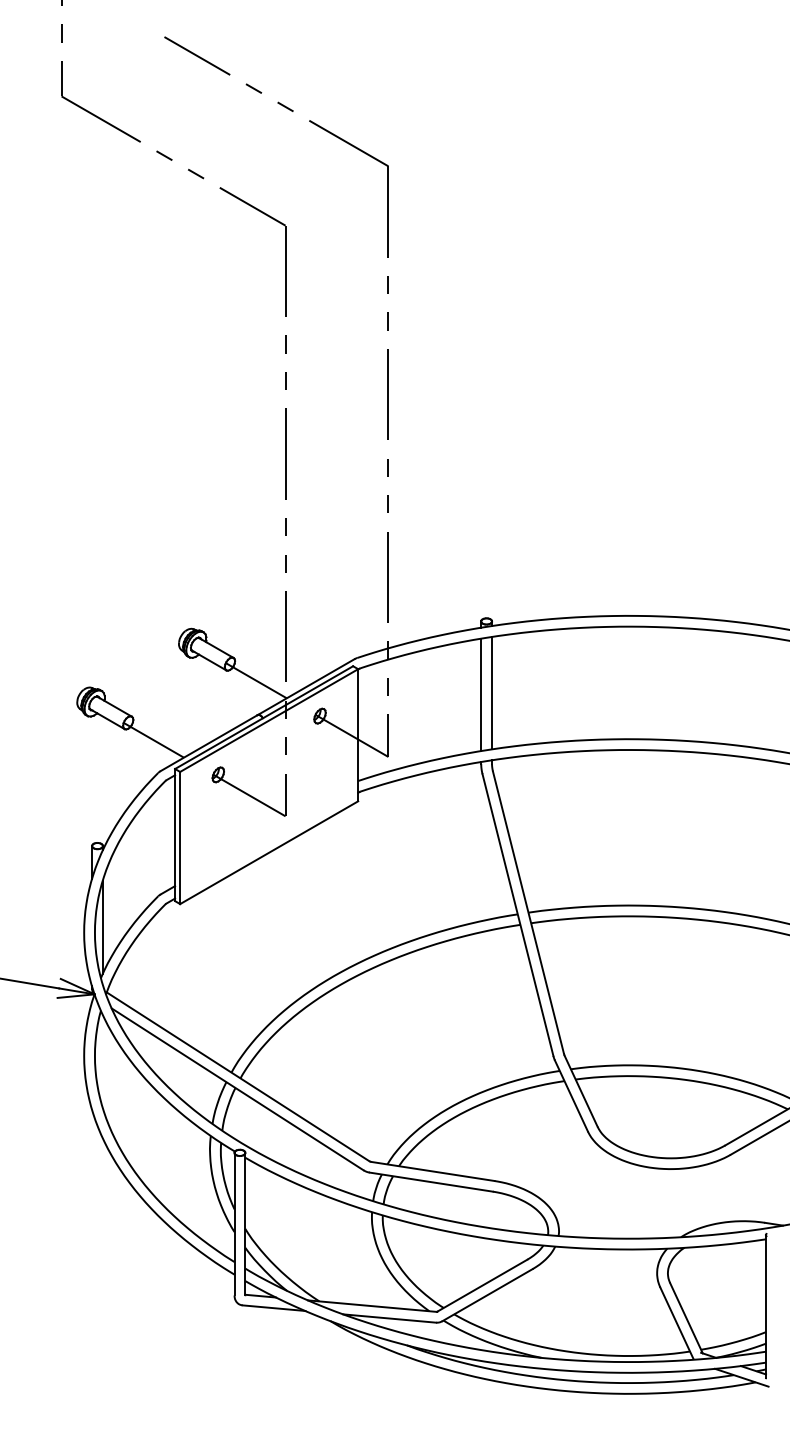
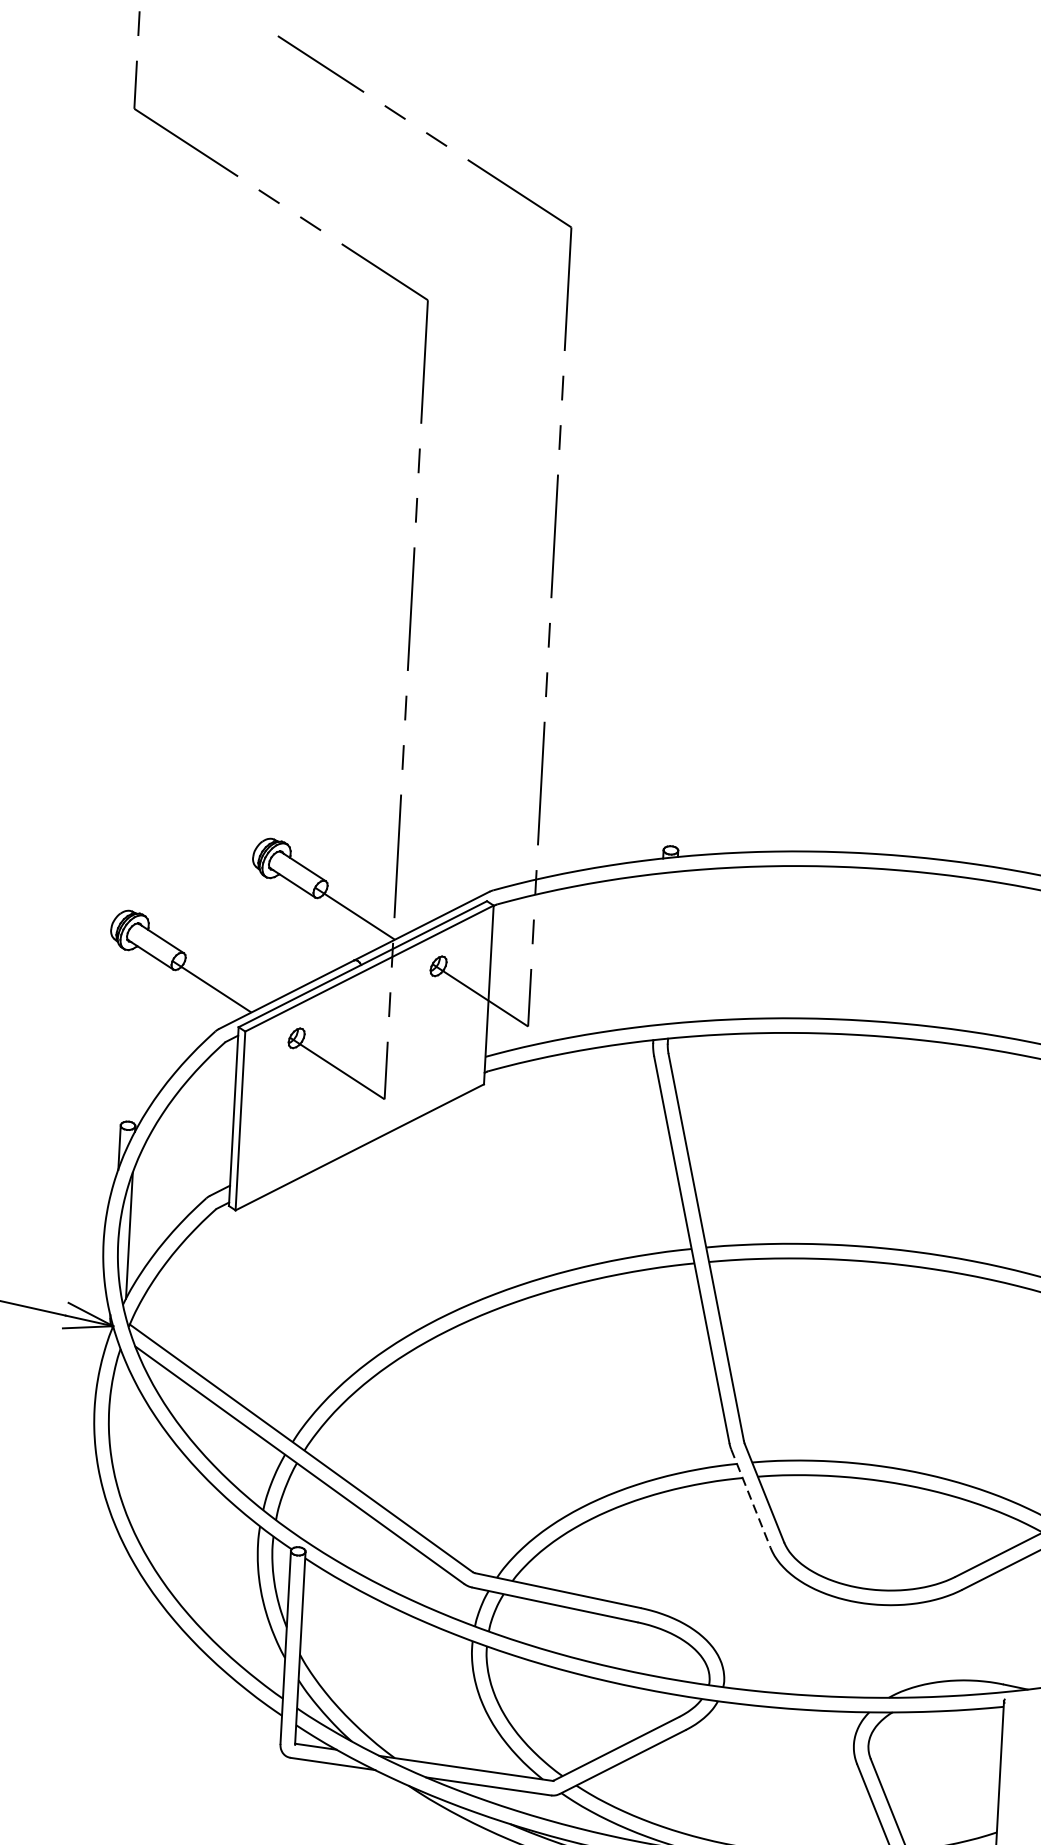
line: (492, 693) -> (673, 948), removed
line: (481, 694) -> (658, 948), removed
line: (571, 1096) -> (750, 1499), solid -> dashed

